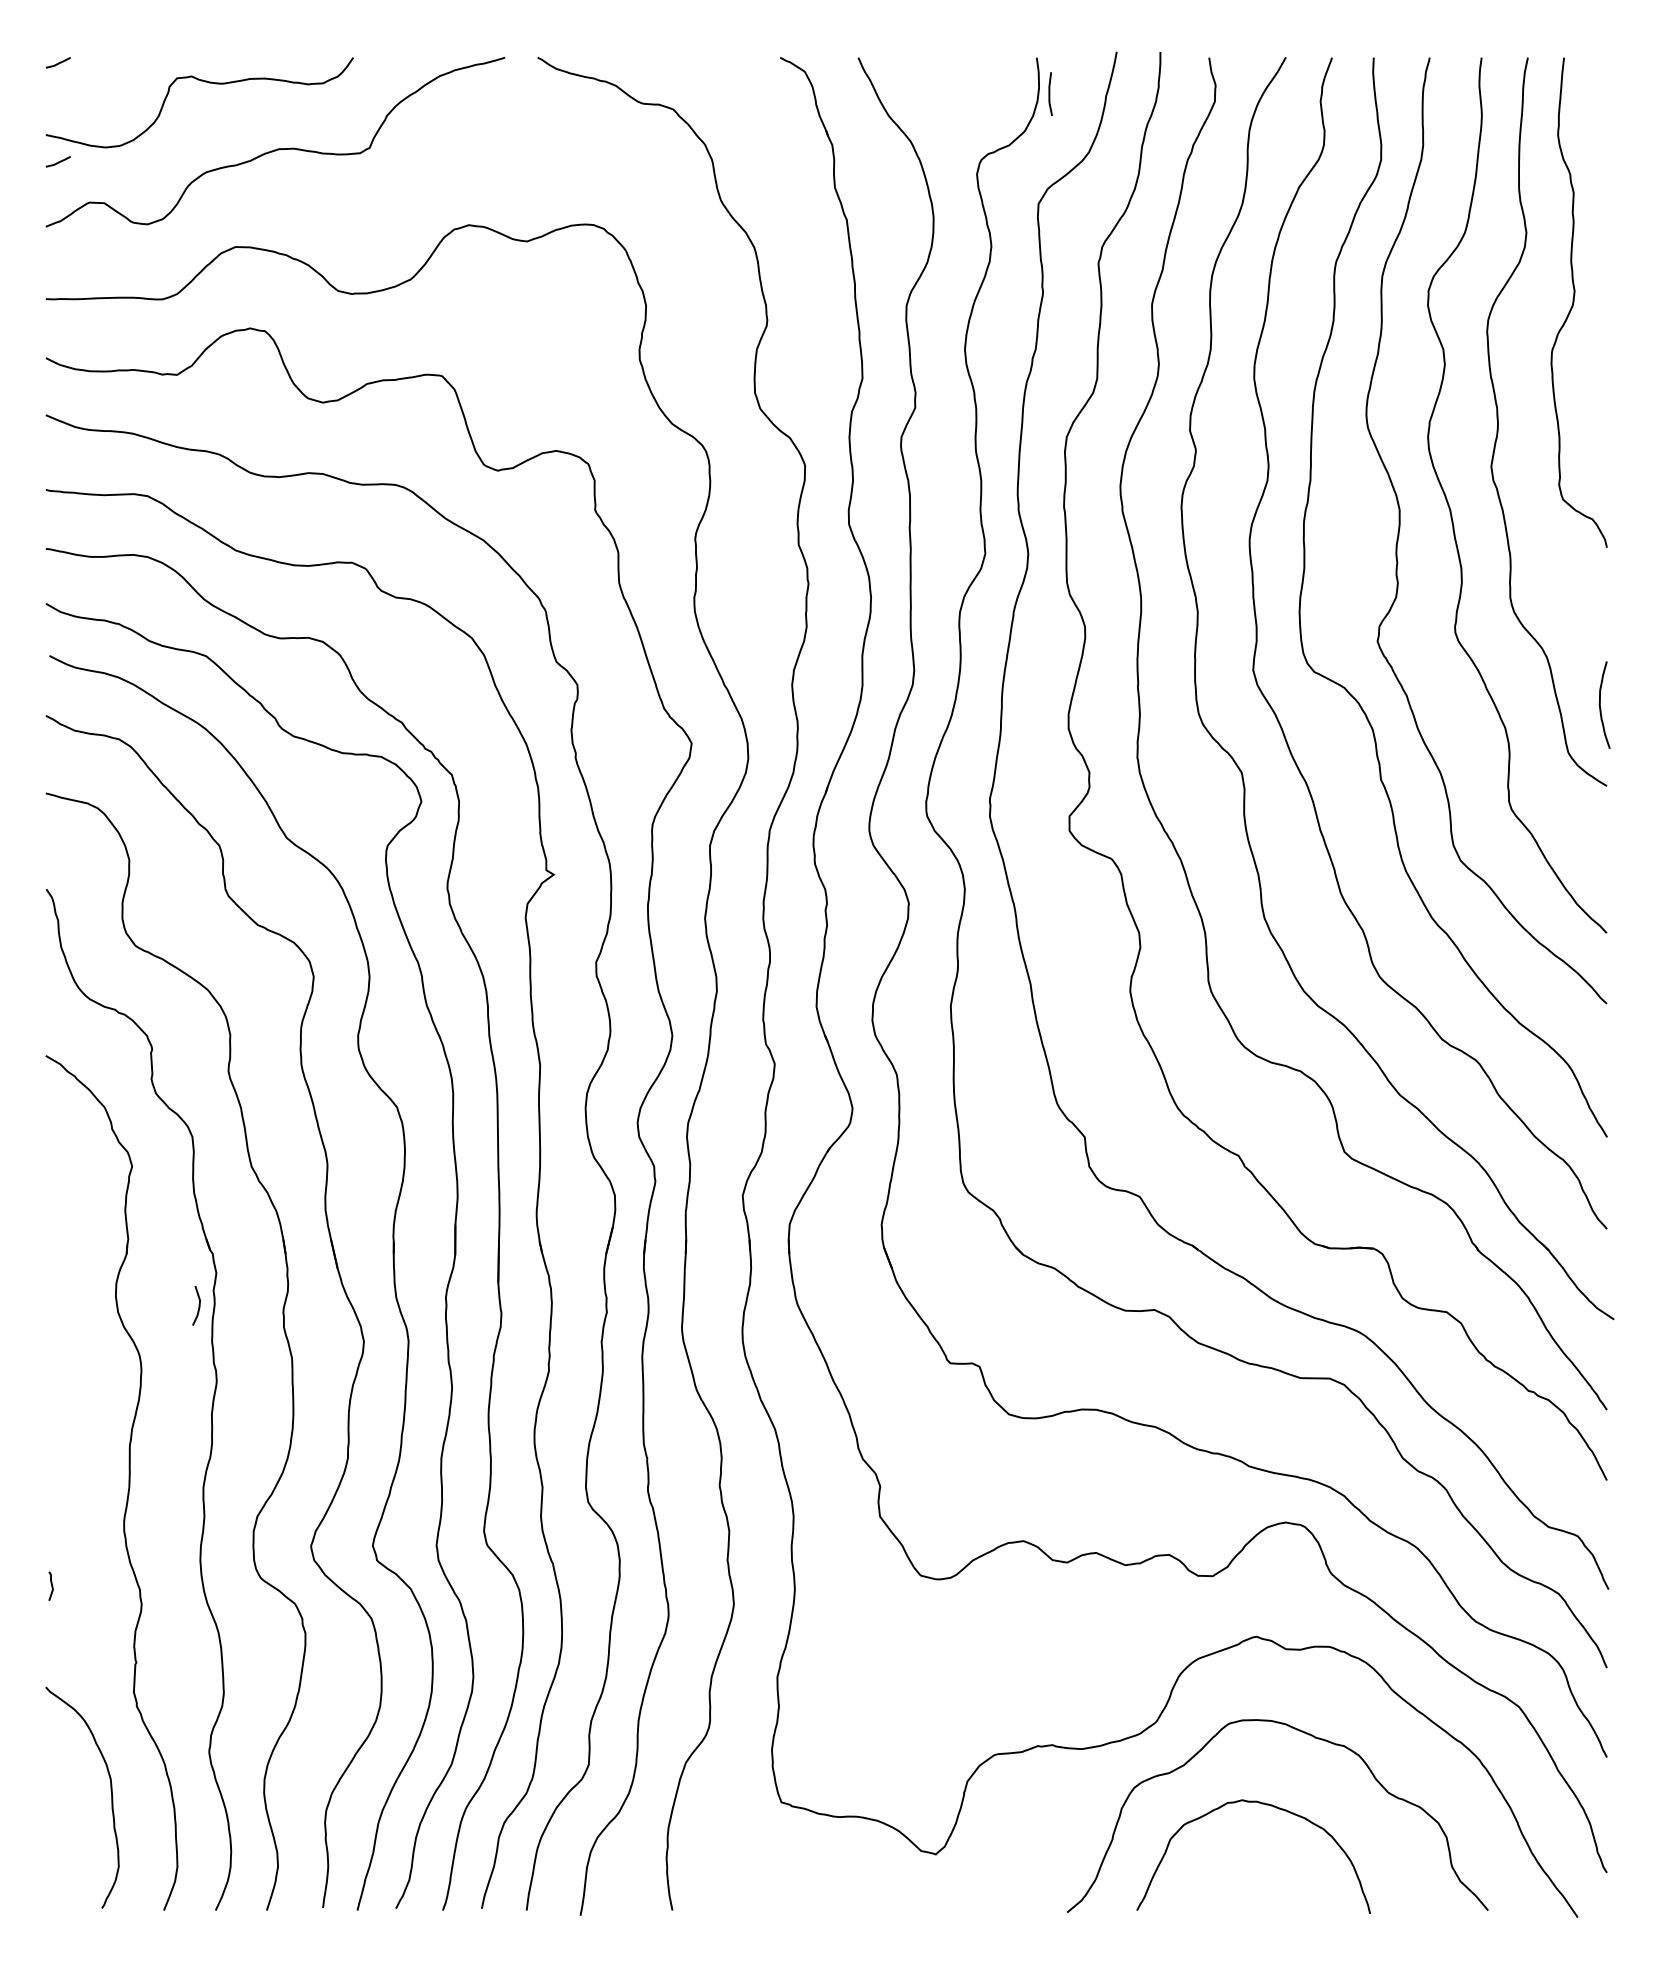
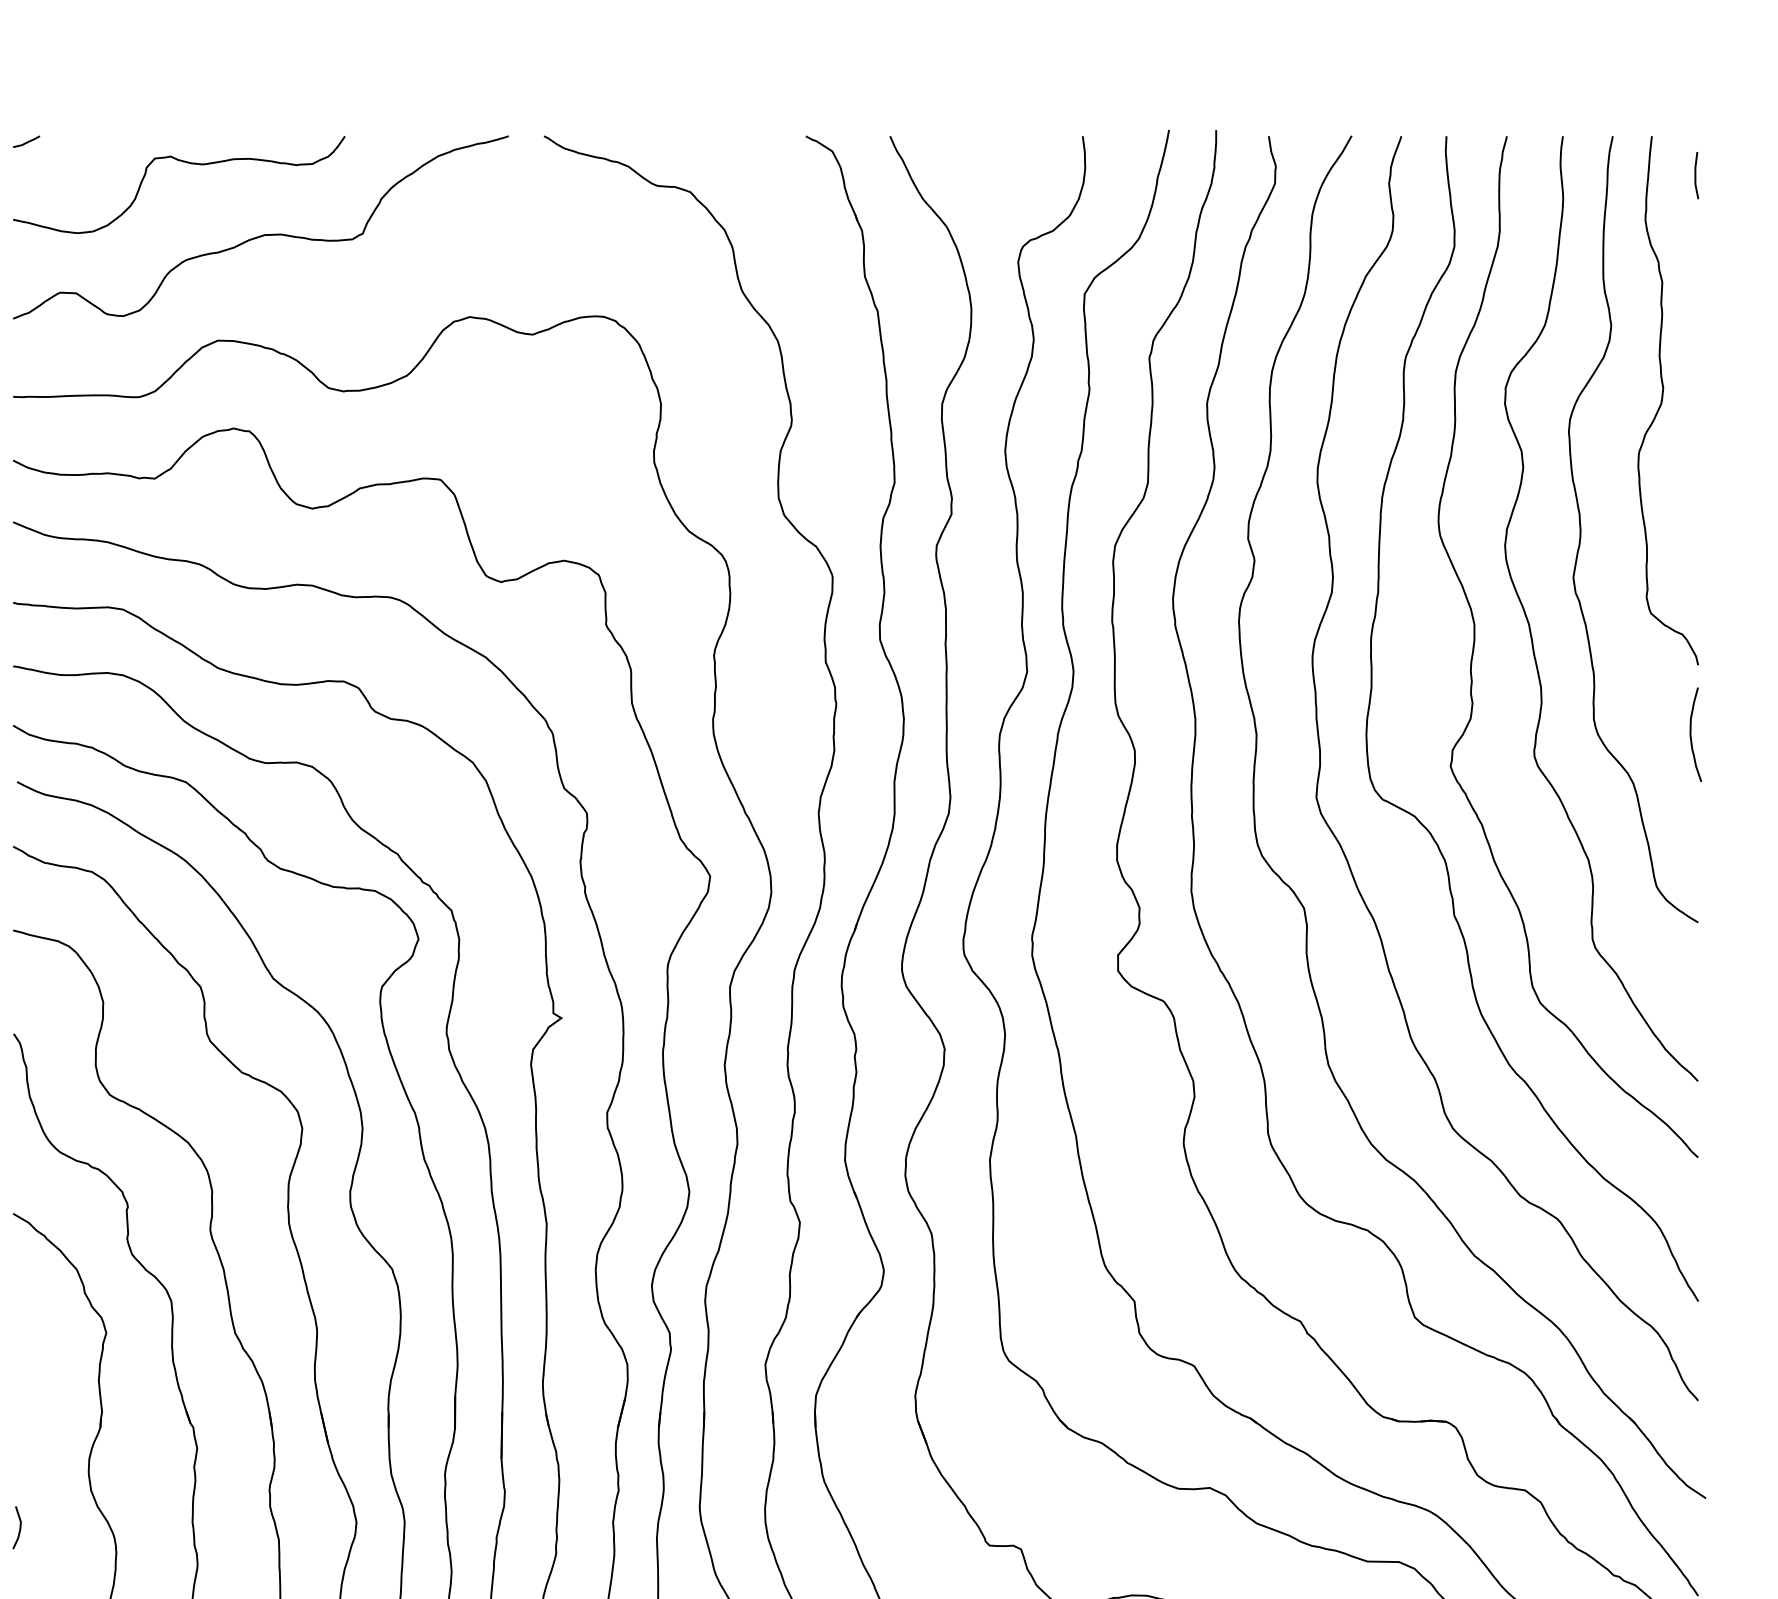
line: (1050, 93) -> (1696, 174), moved
line: (58, 161) -> (26, 248), removed
curve: (1600, 704) -> (1691, 734), moved
line: (198, 1305) -> (19, 1527), moved

